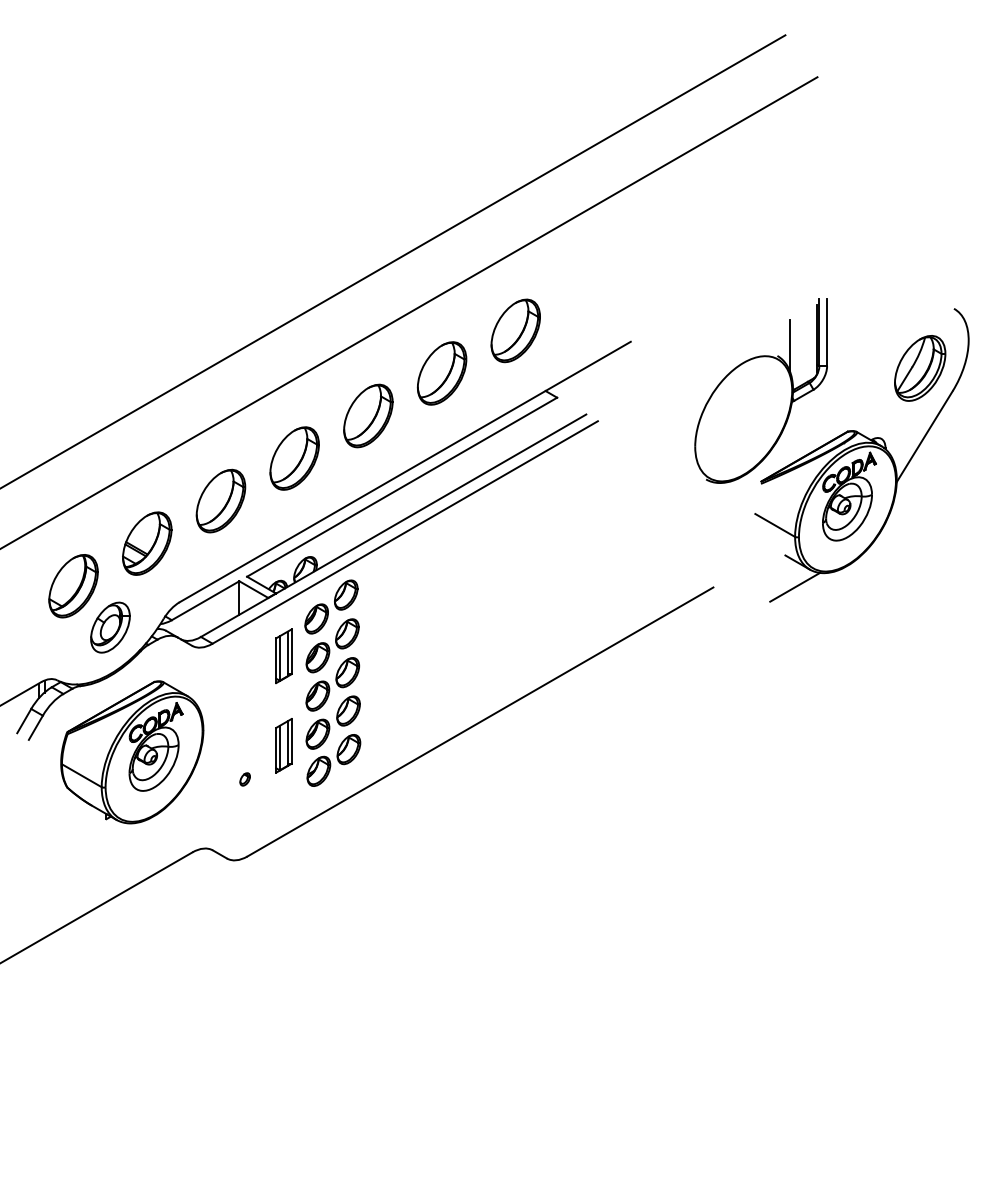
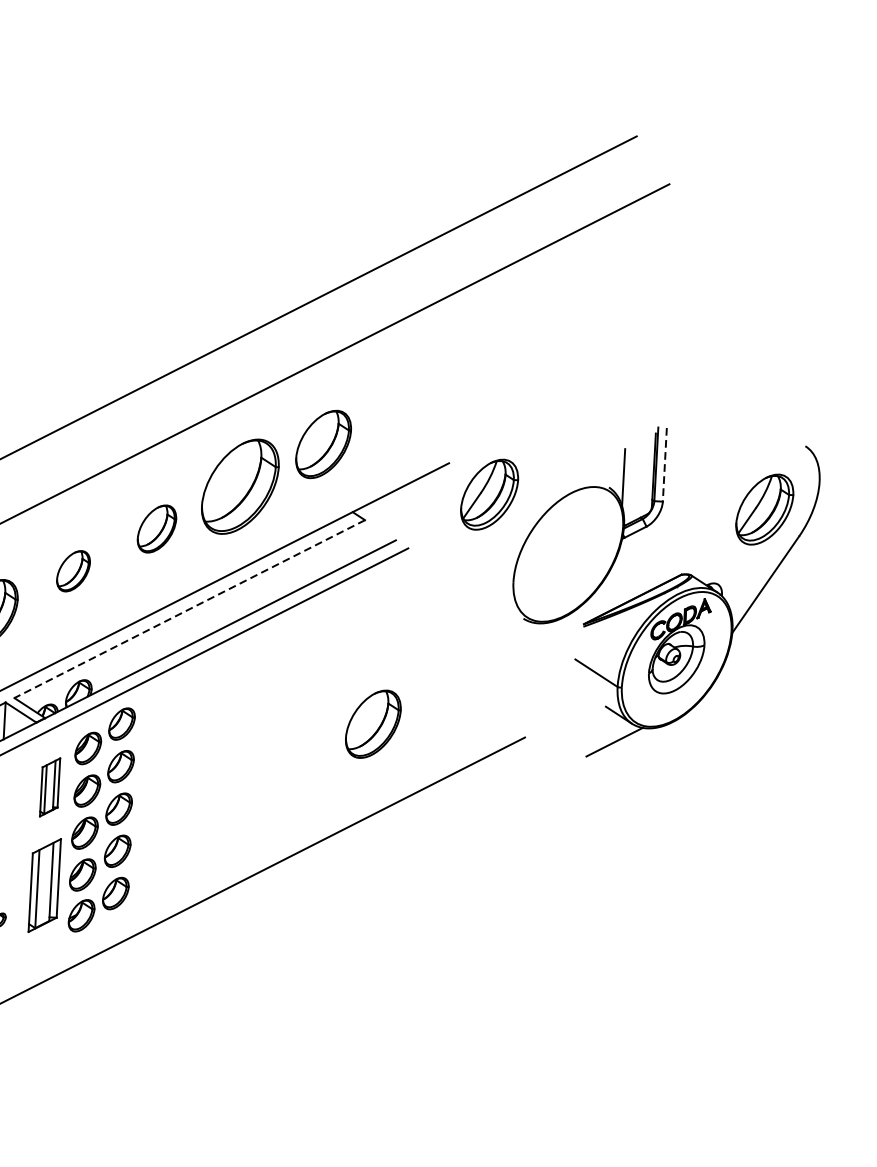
line: (827, 332) -> (665, 464), solid -> dashed
part: (669, 368) -> (489, 494), added
part: (441, 373) -> (239, 486), size x1.4
part: (368, 415) -> (157, 528), size x0.7
part: (294, 458) -> (73, 571), size x0.6
line: (401, 487) -> (189, 609), solid -> dashed
part: (574, 582) -> (373, 723), added
part: (283, 745) -> (44, 885), size x1.6

